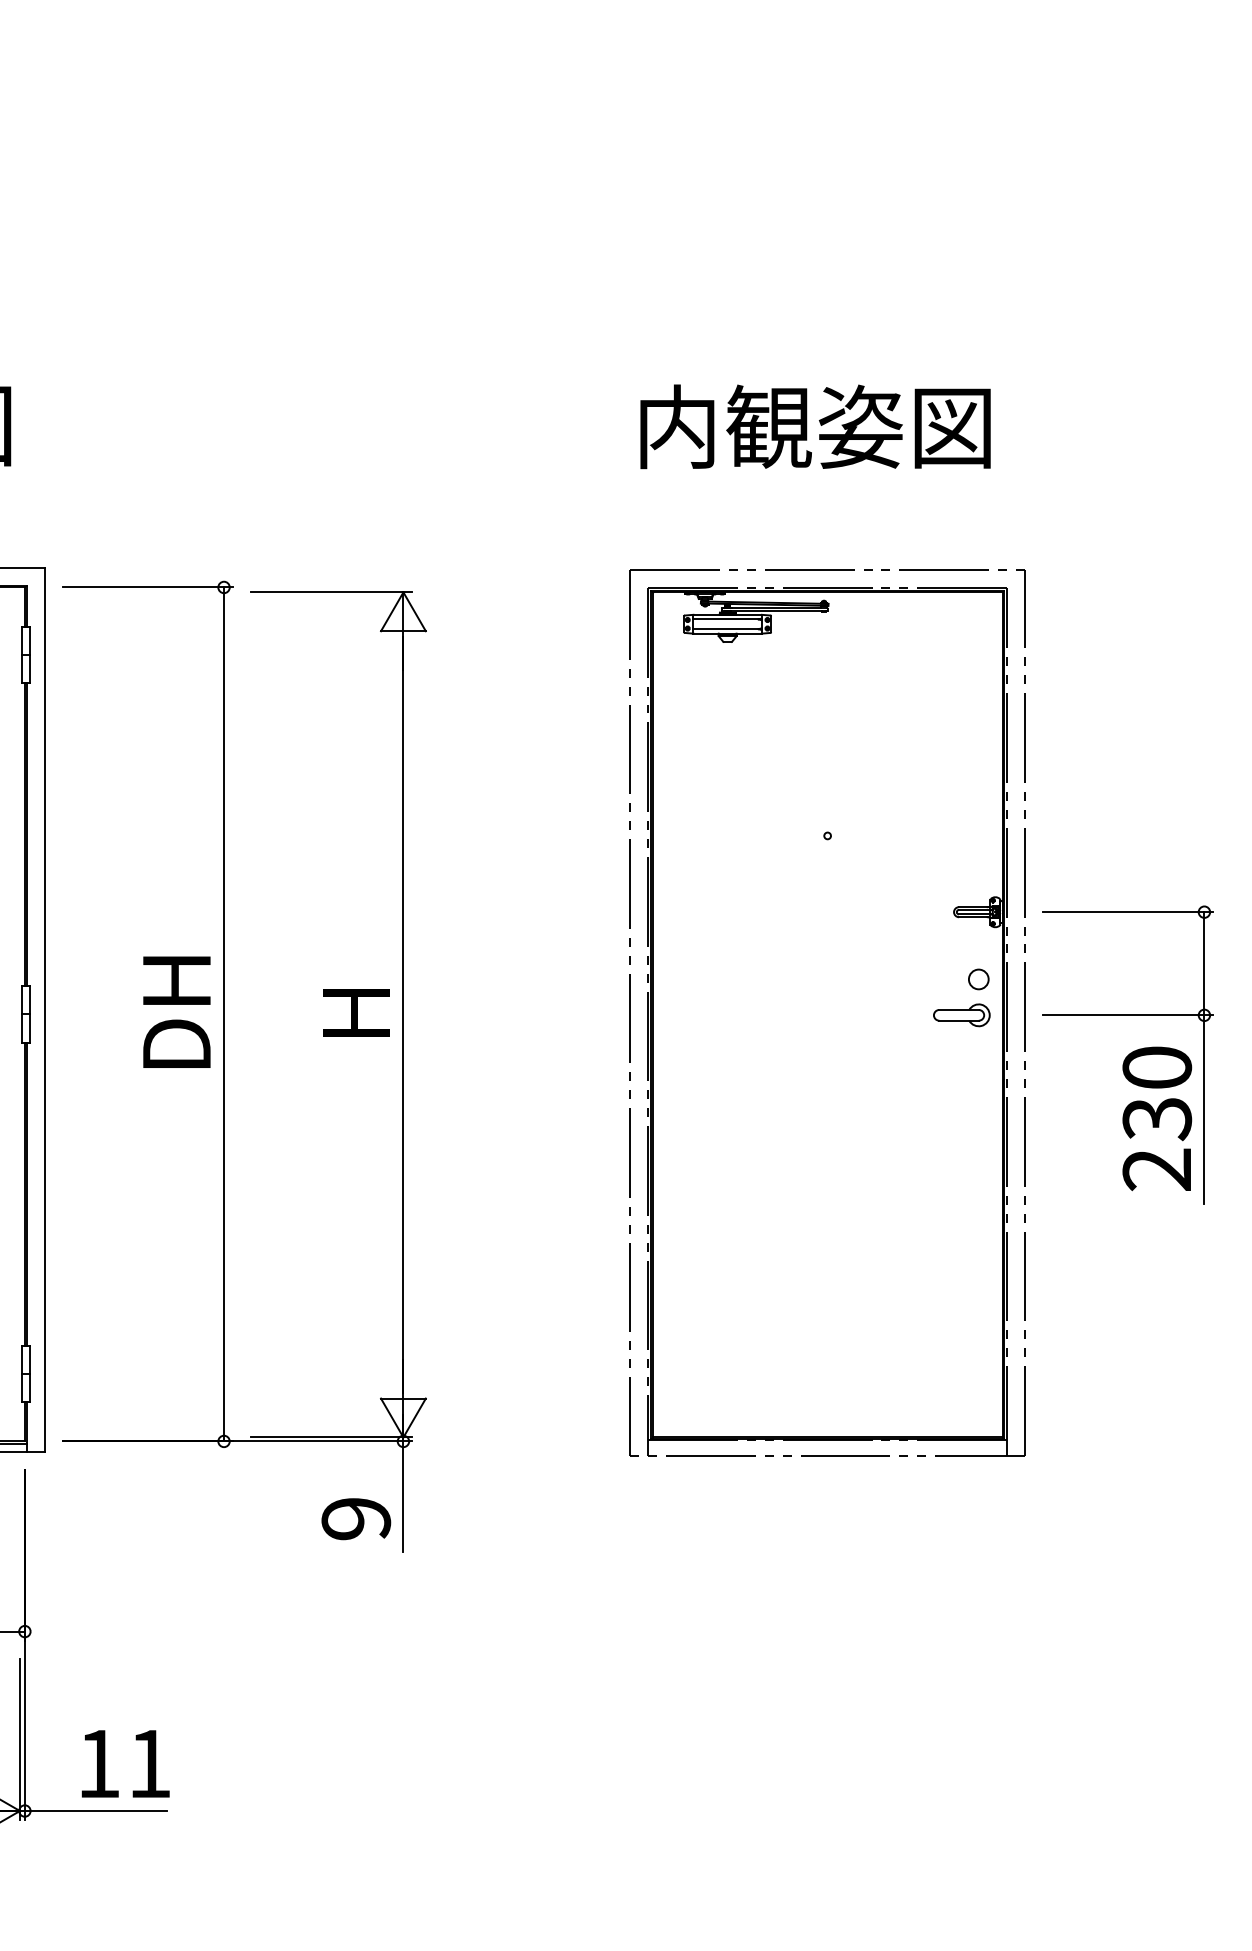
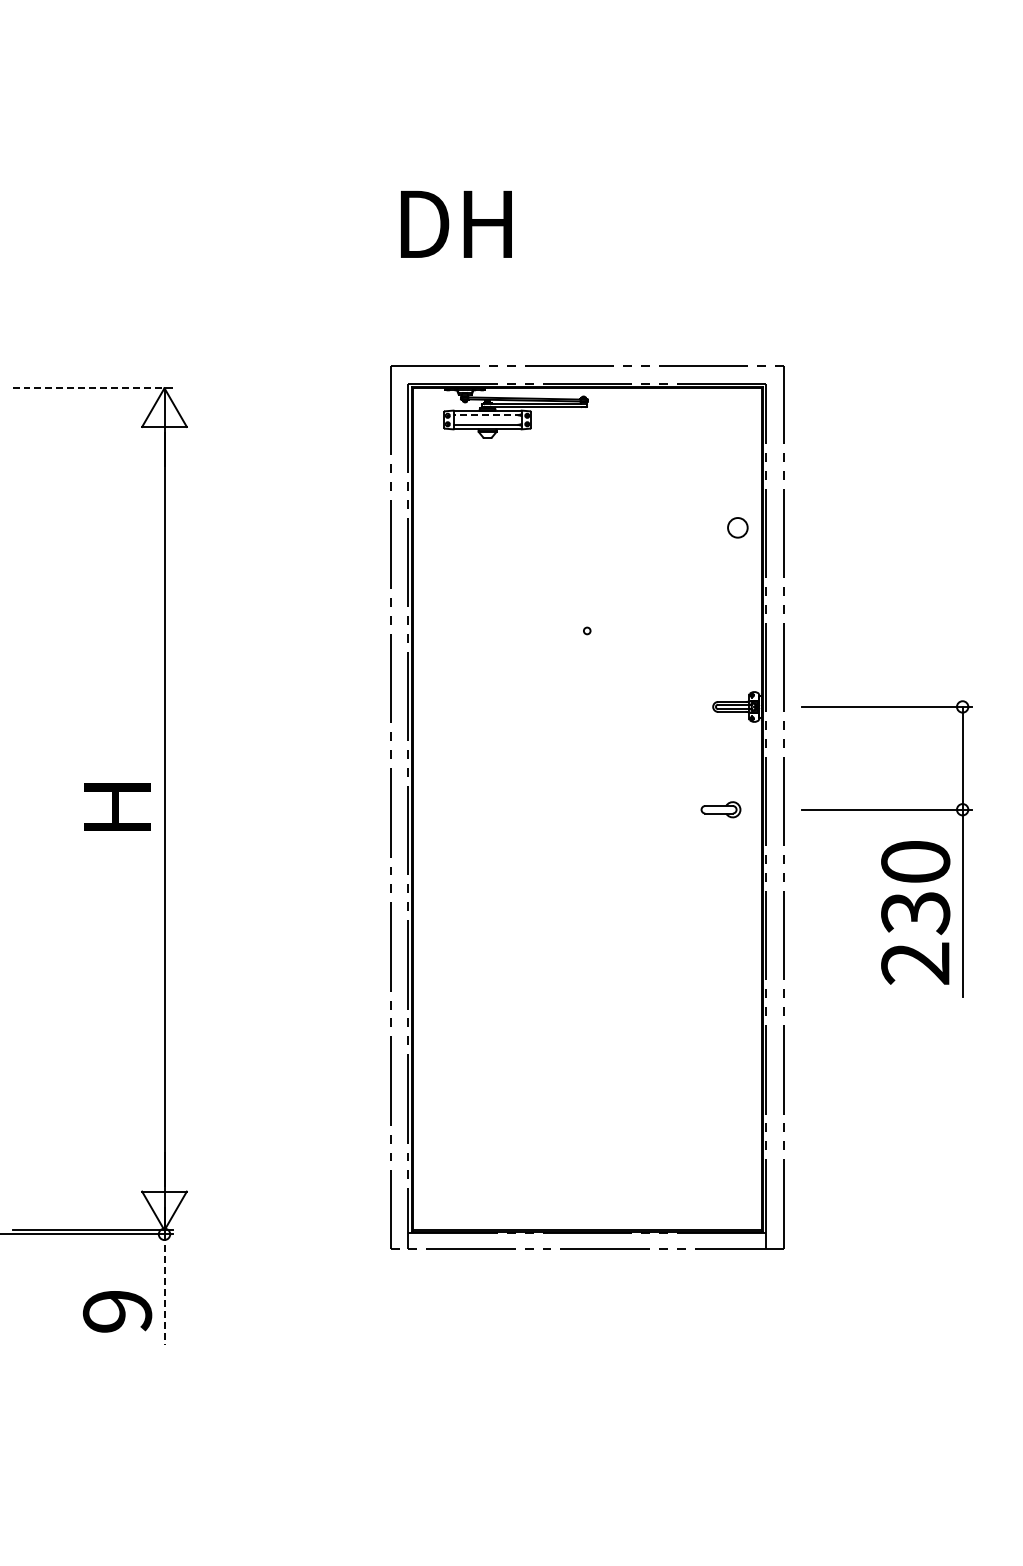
text: (815, 426) -> (575, 222), 内観姿図 -> DH
line: (331, 592) -> (92, 388), solid -> dashed
line: (727, 619) -> (487, 415), solid -> dashed
circle: (978, 979) -> (737, 527), moved
part: (961, 1015) -> (720, 809), size x0.7
line: (403, 1497) -> (164, 1290), solid -> dashed

